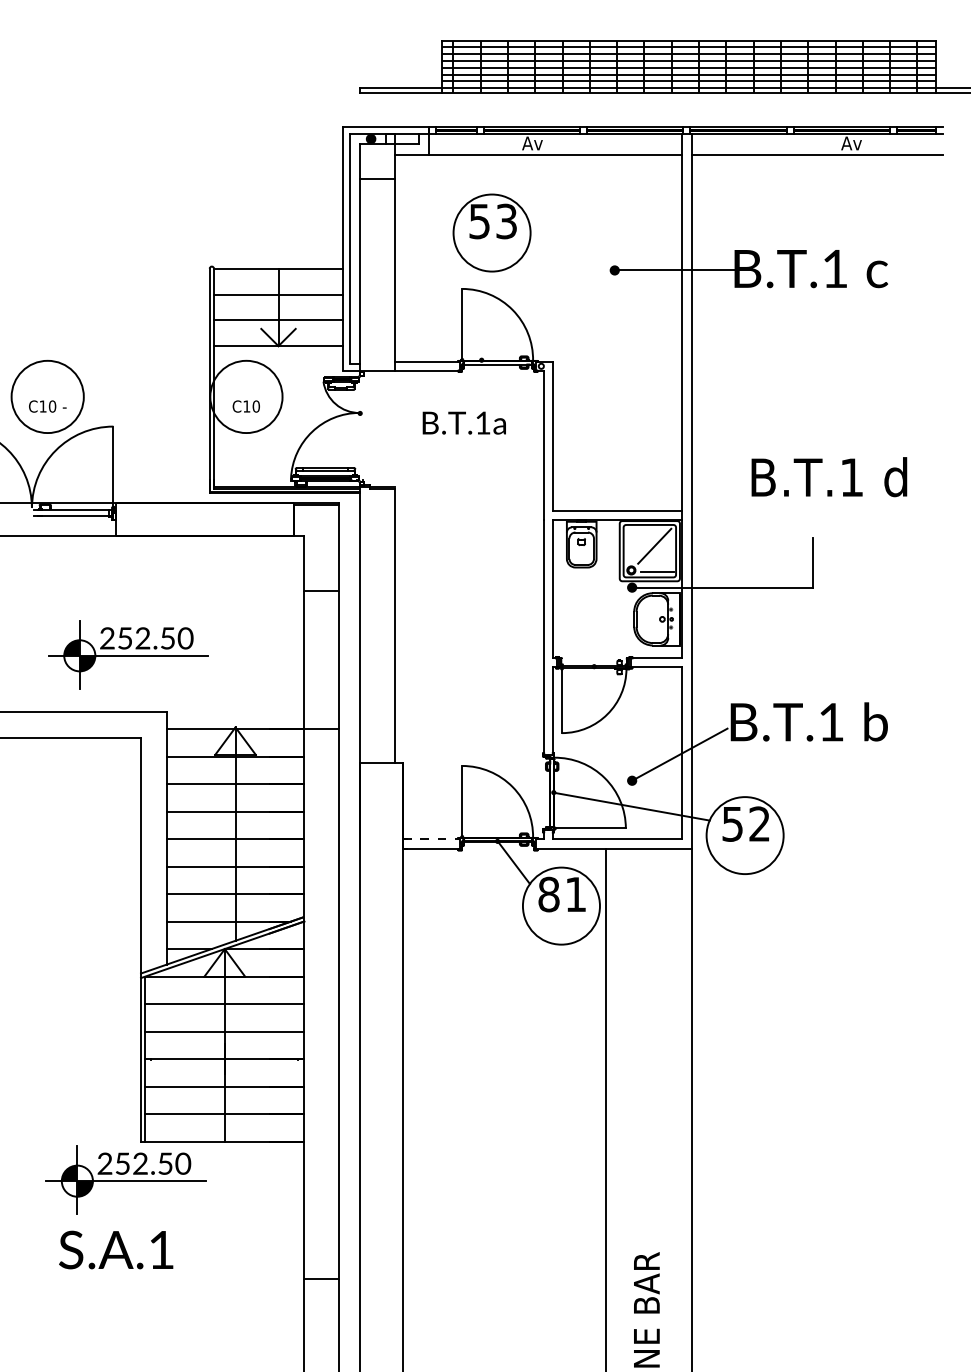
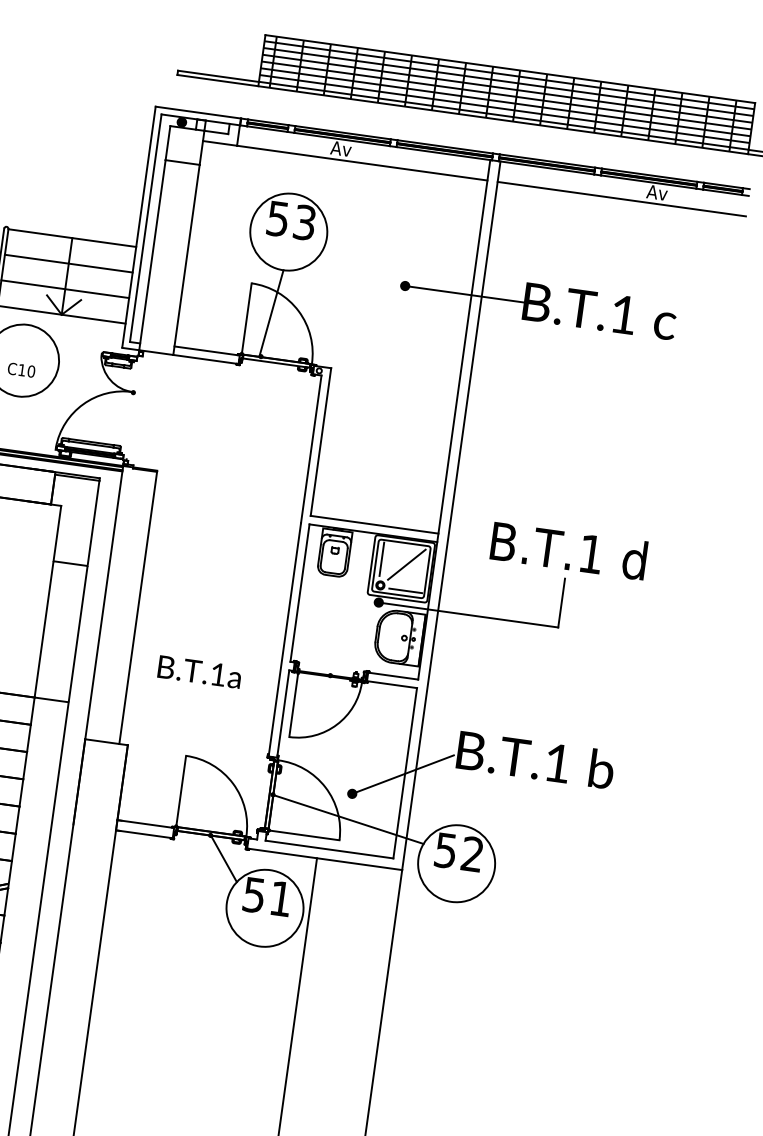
line: (486, 315) -> (271, 313), added
text: (463, 422) -> (198, 671), moved
text: (829, 477) -> (569, 551), moved
line: (629, 544) -> (382, 559), added
line: (431, 839) -> (145, 824), dashed -> solid
text: (548, 894) -> (253, 895), 81 -> 51

